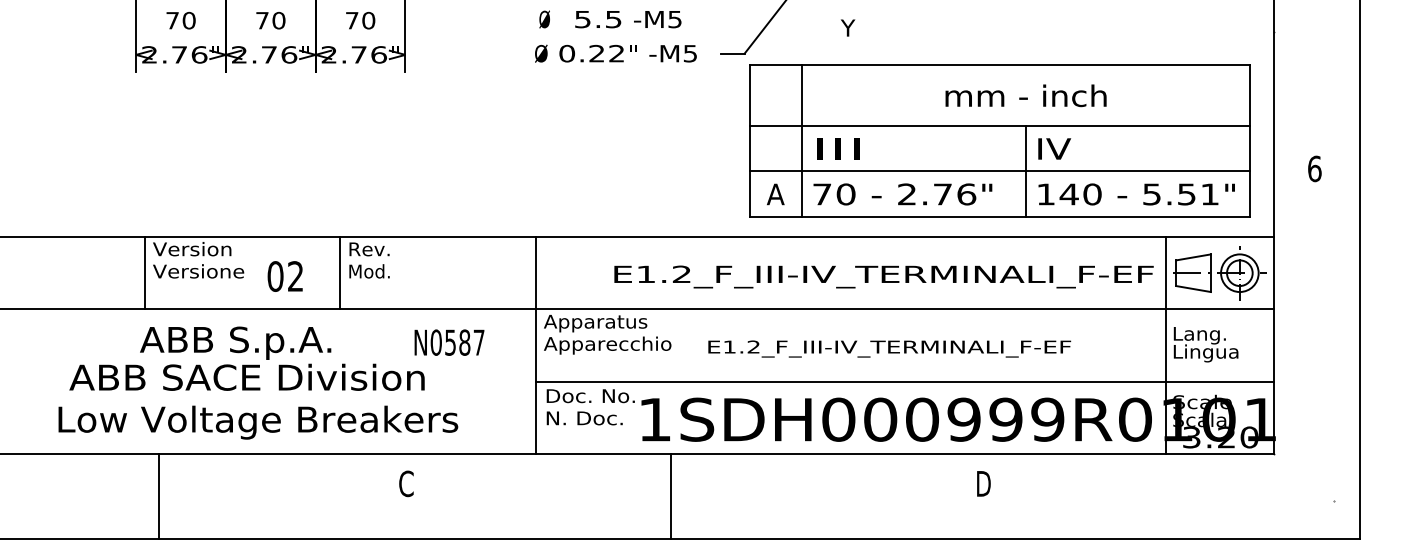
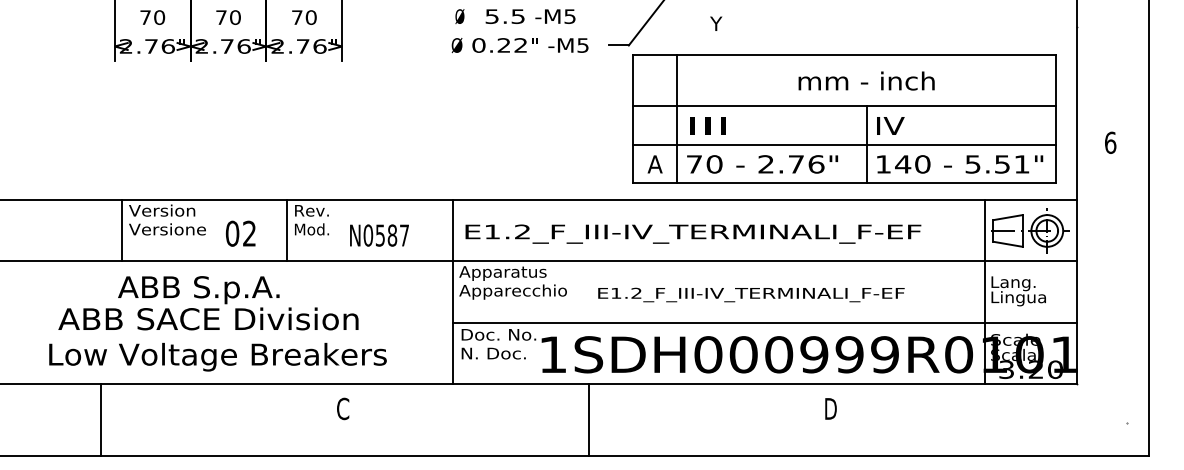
text: (883, 276) -> (692, 233), moved
text: (449, 342) -> (379, 235), moved
line: (159, 496) -> (101, 419), moved
line: (671, 496) -> (589, 419), moved

